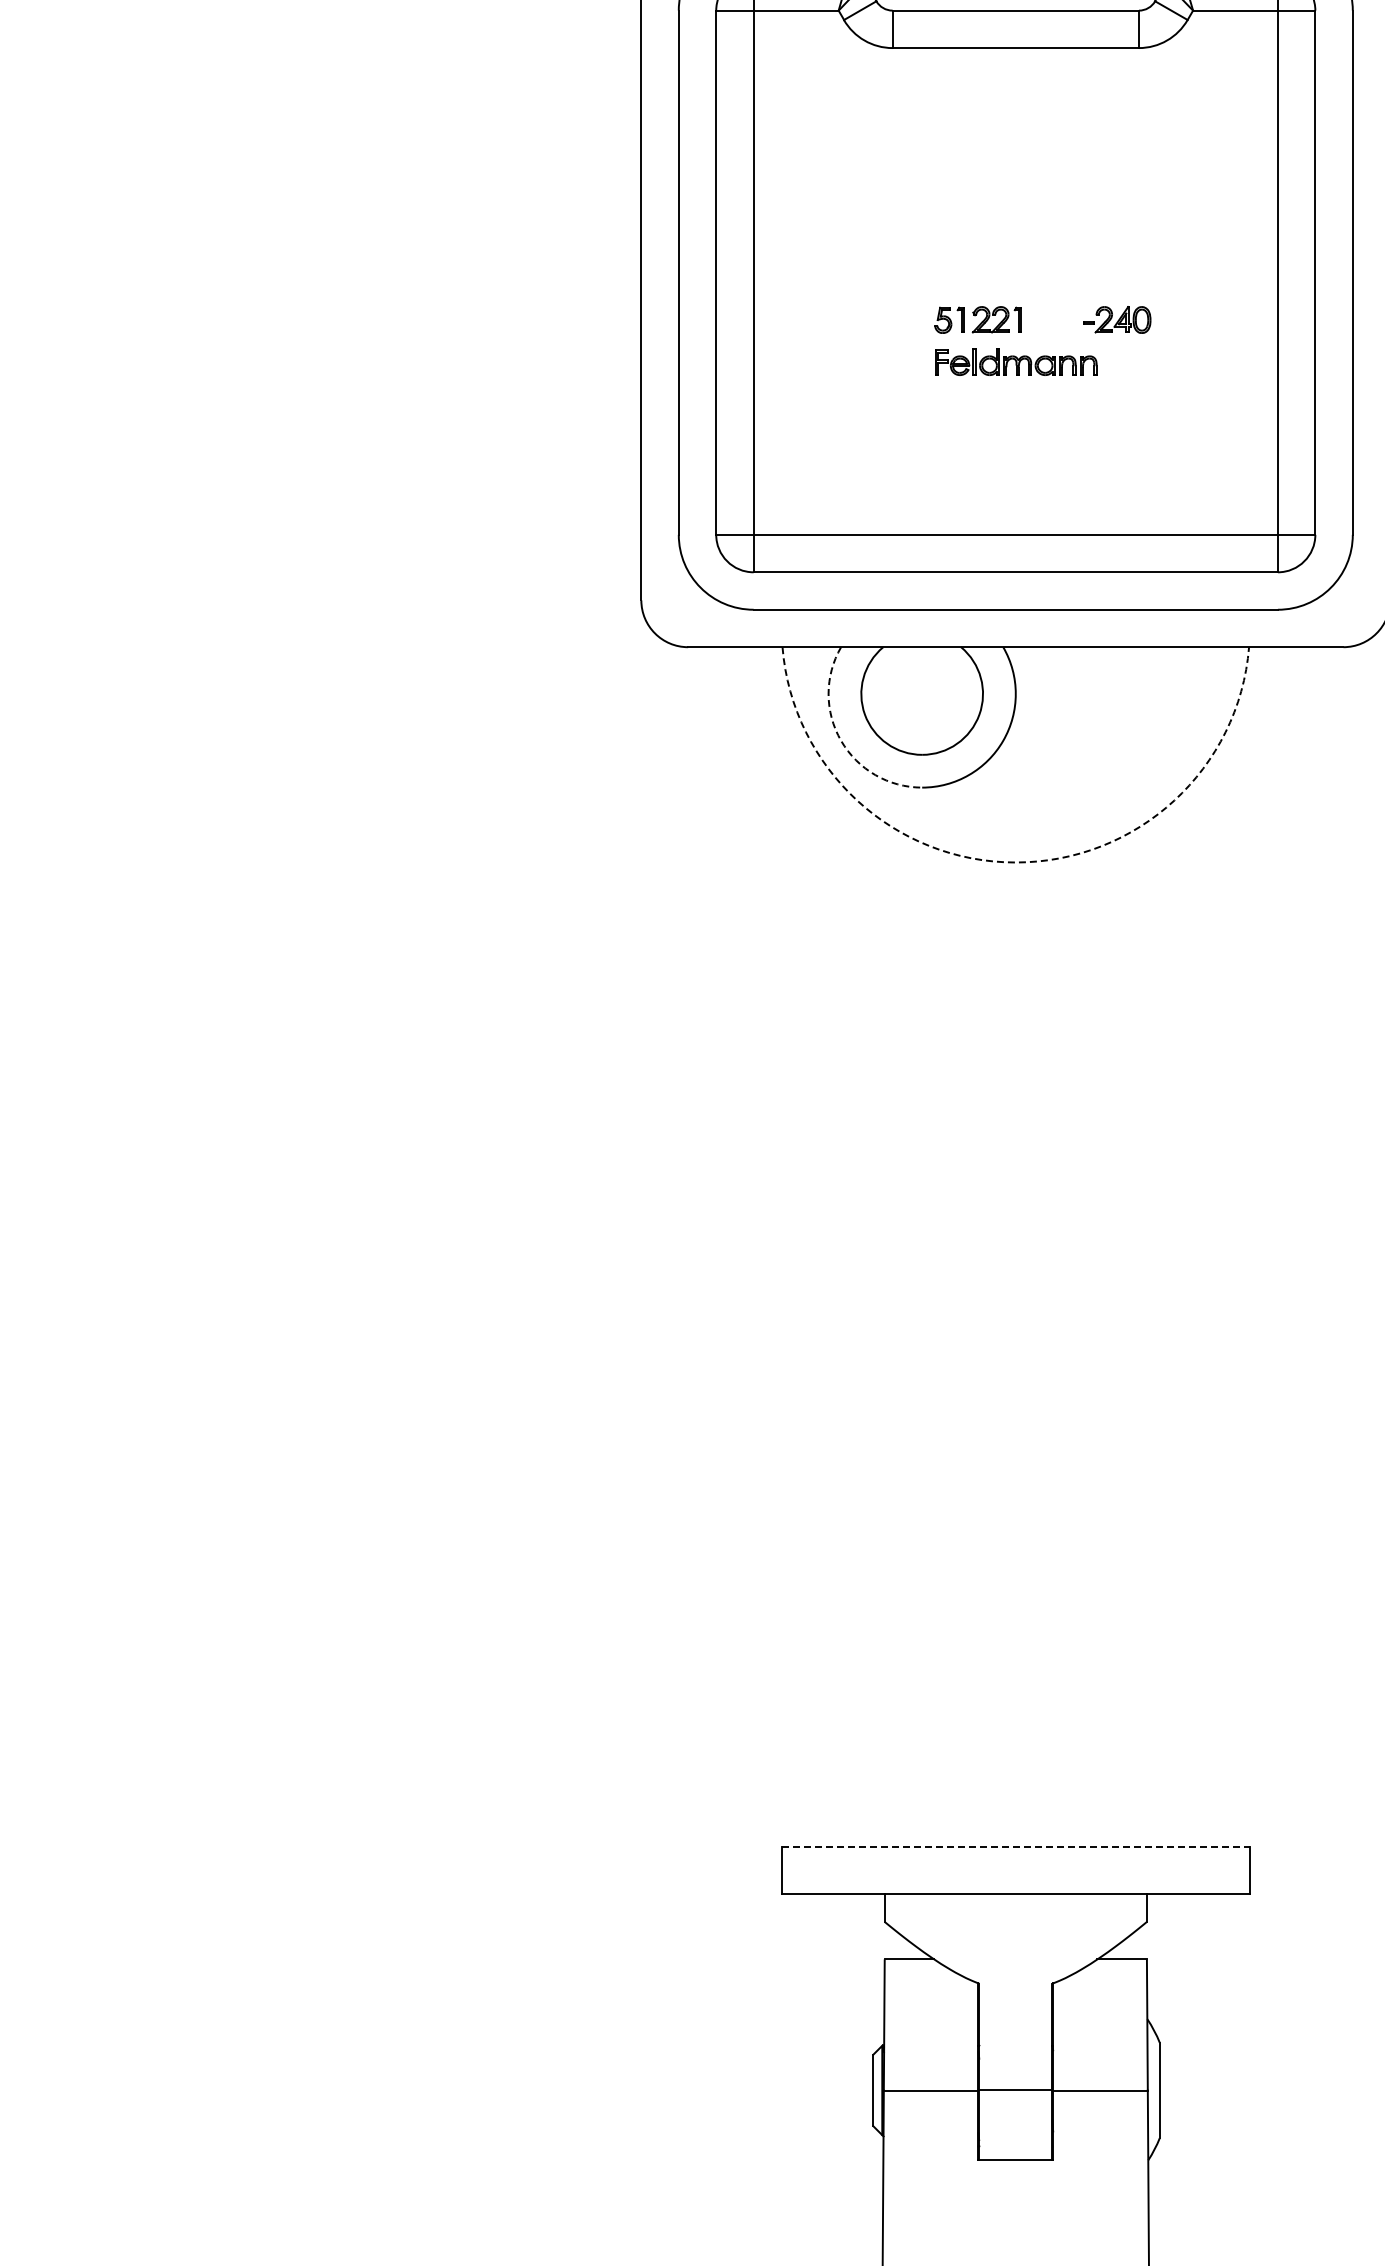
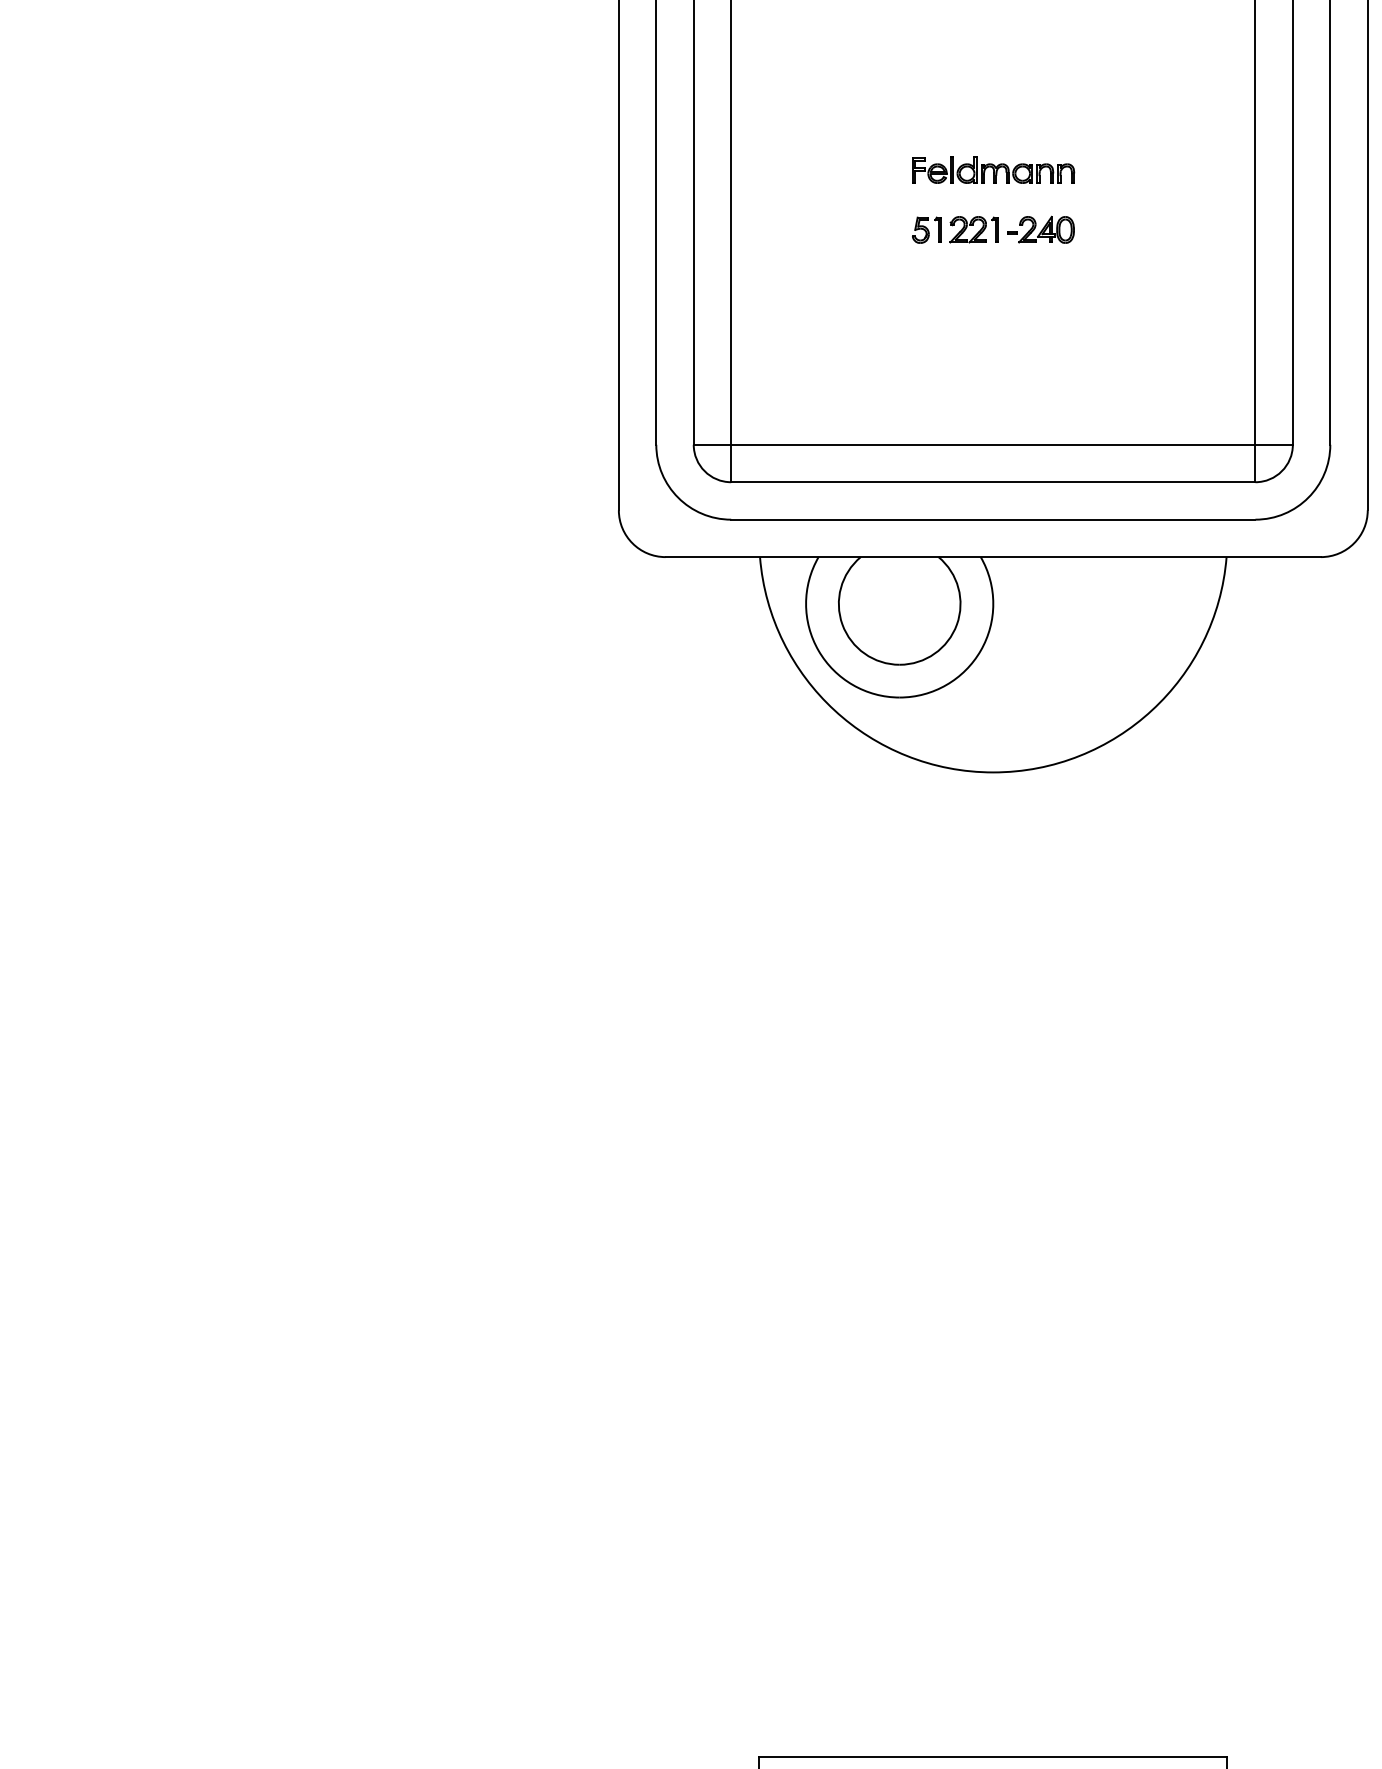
part: (1117, 319) -> (1041, 229), moved
part: (1016, 361) -> (994, 169), moved
arc: (841, 740) -> (819, 650), dashed -> solid
arc: (1015, 862) -> (993, 772), dashed -> solid
line: (1016, 1847) -> (994, 1757), dashed -> solid

